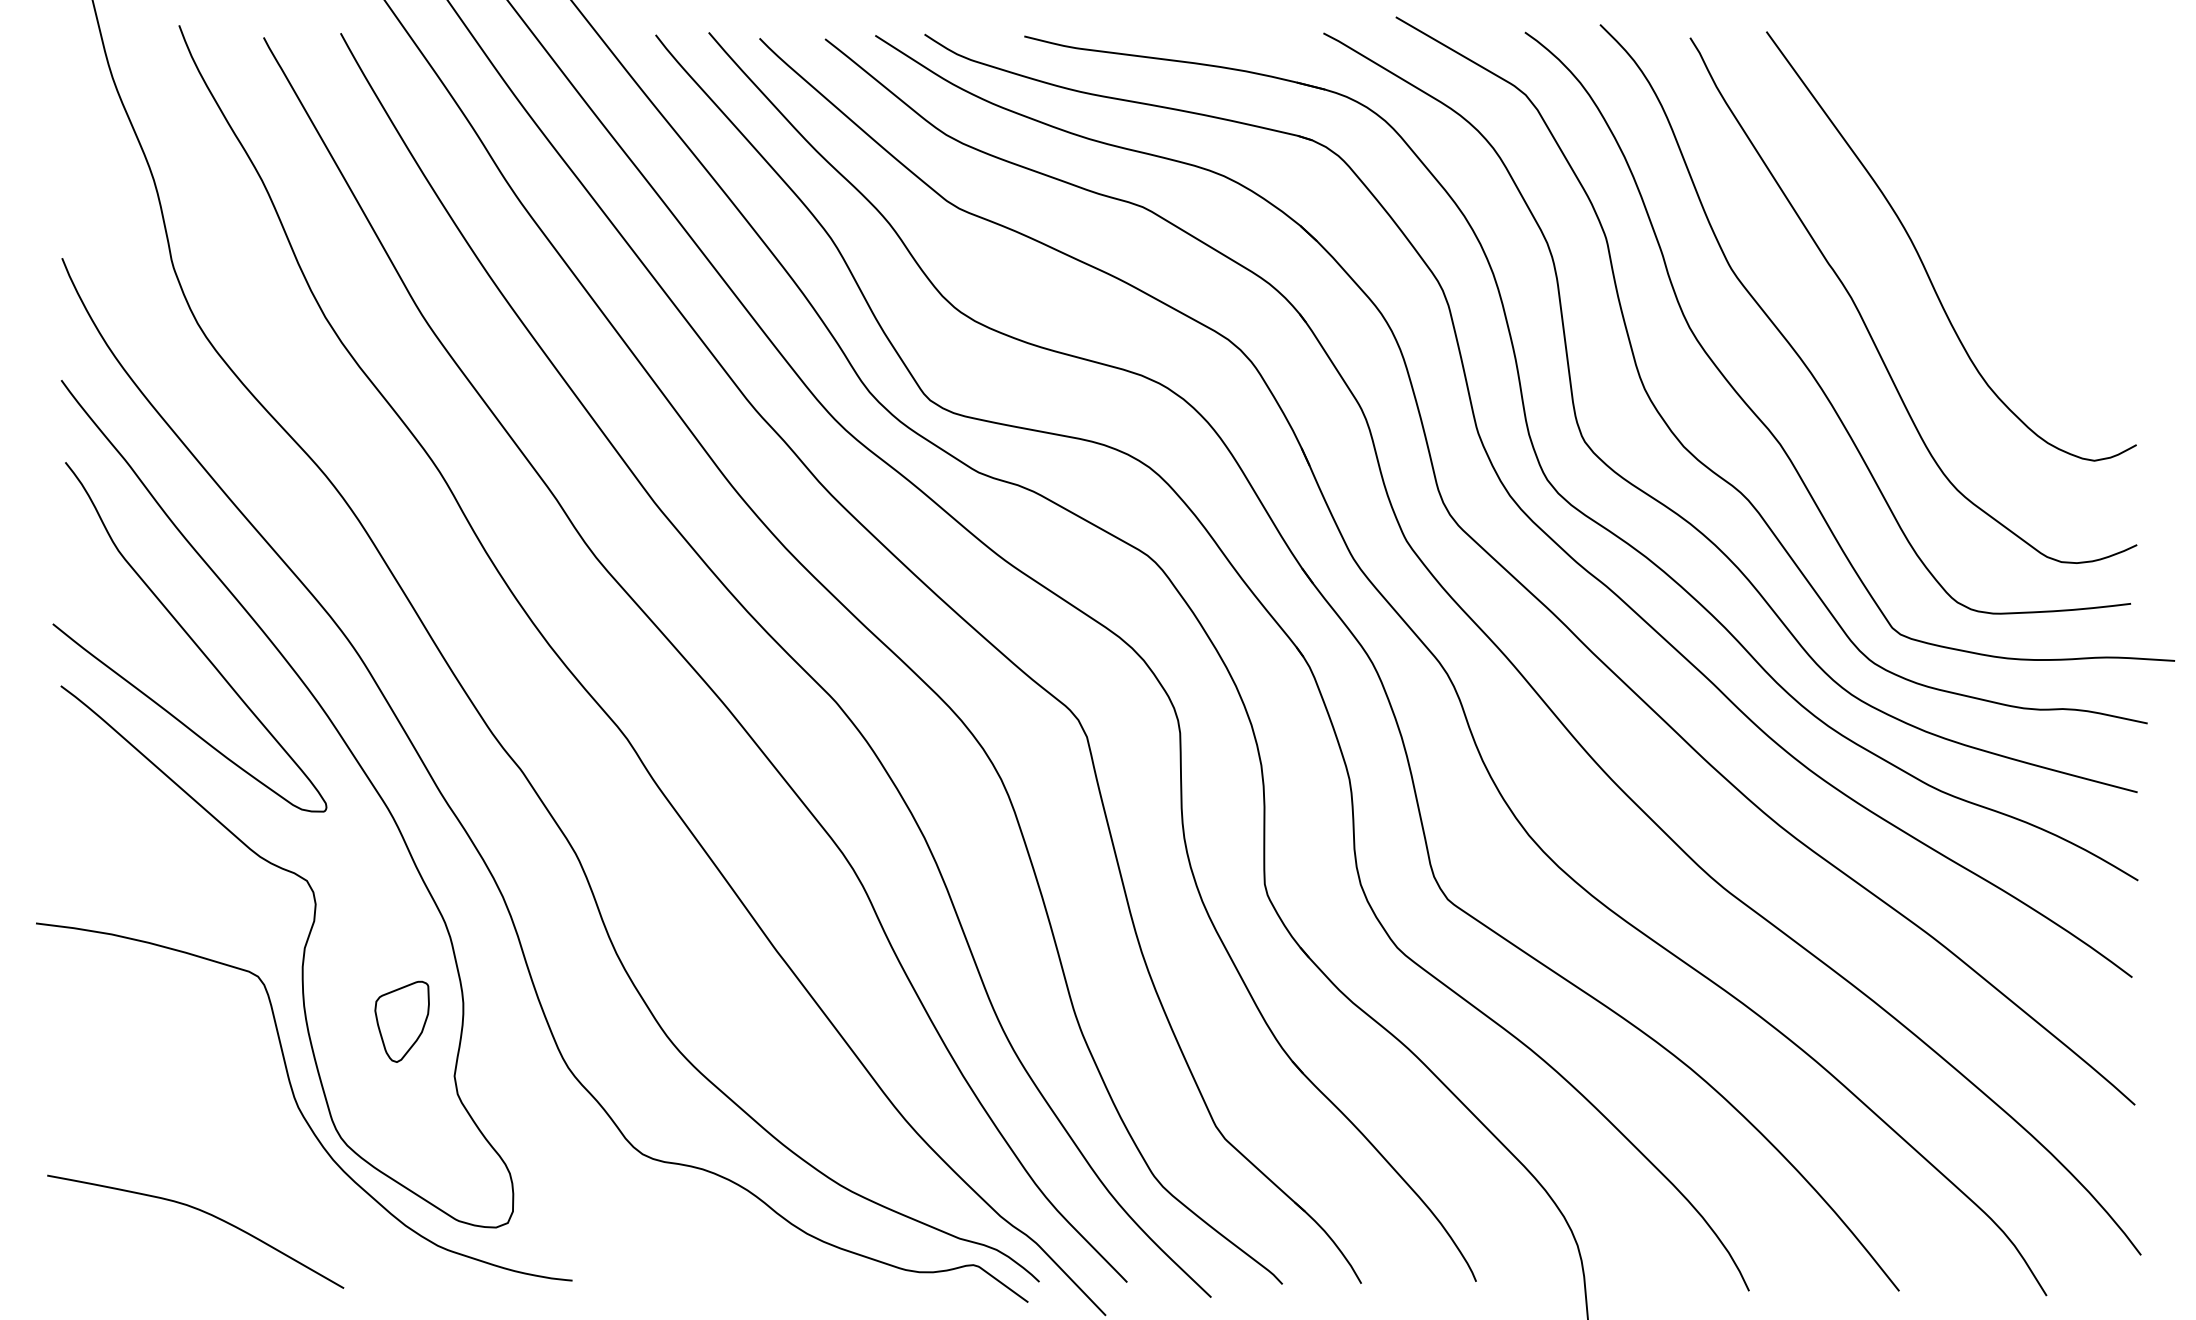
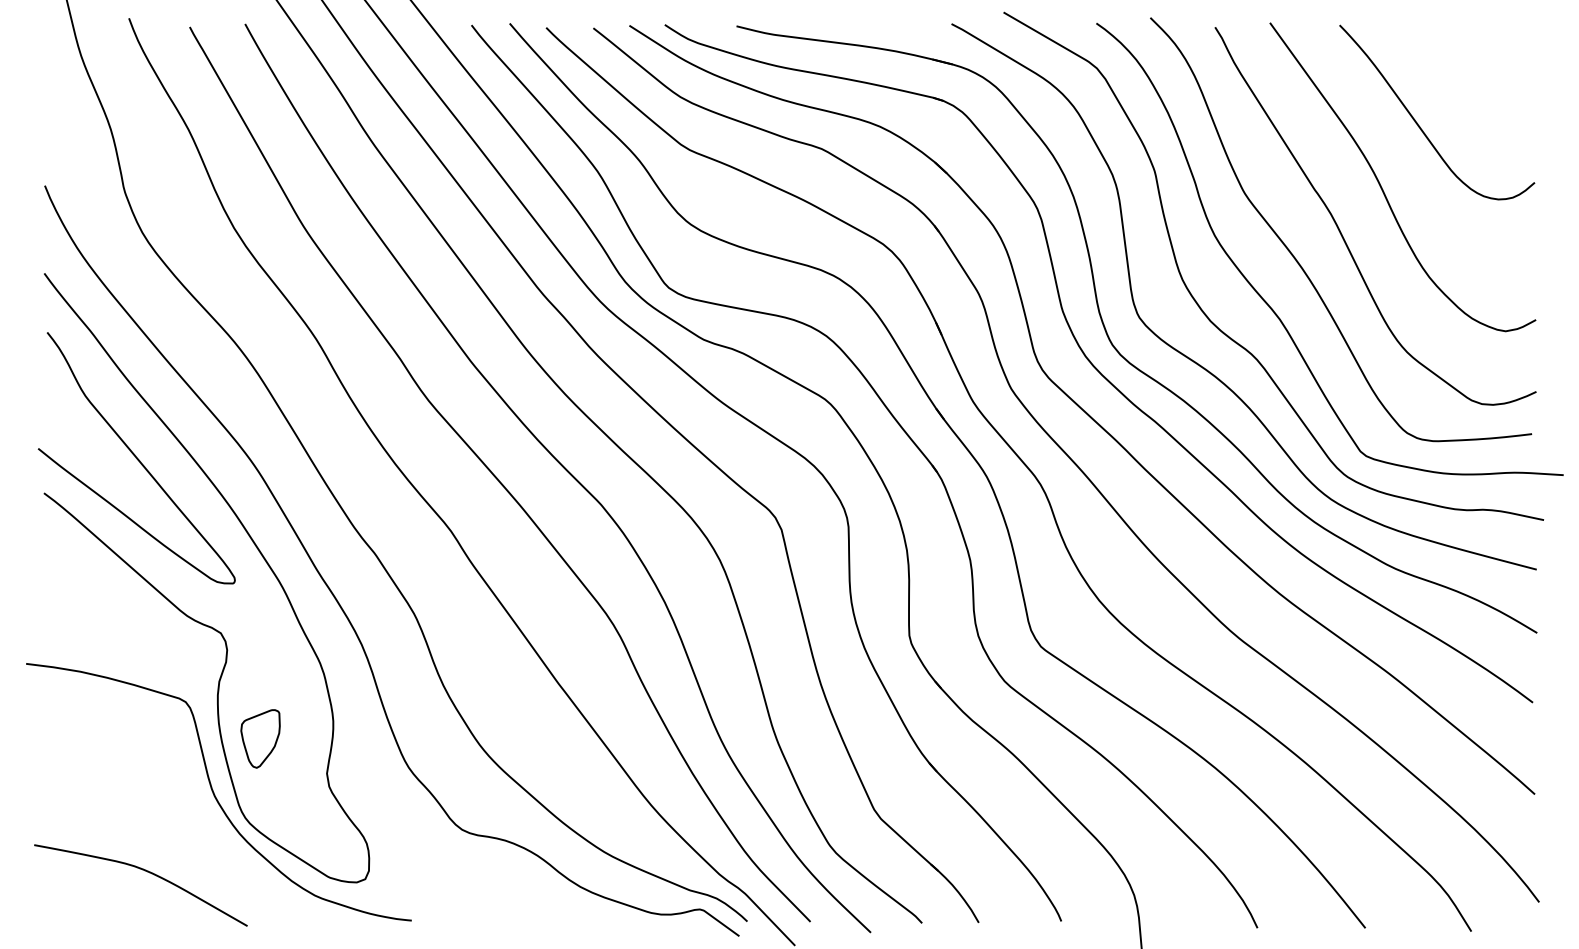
curve: (1973, 173) -> (1418, 124), added
part: (401, 1021) -> (260, 738), moved

